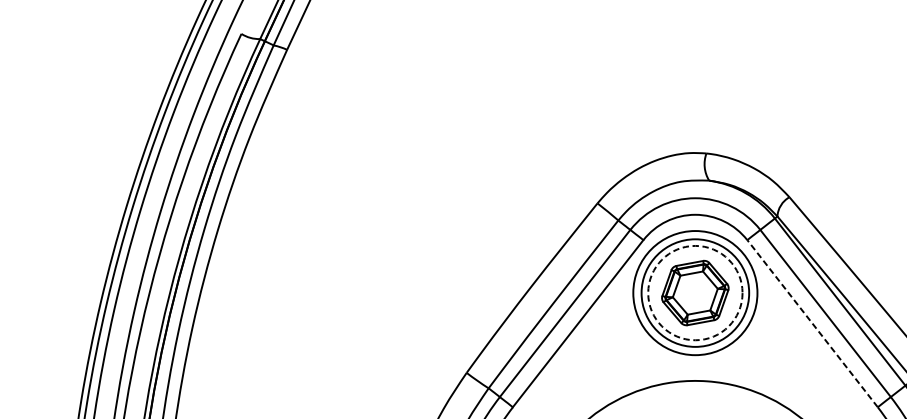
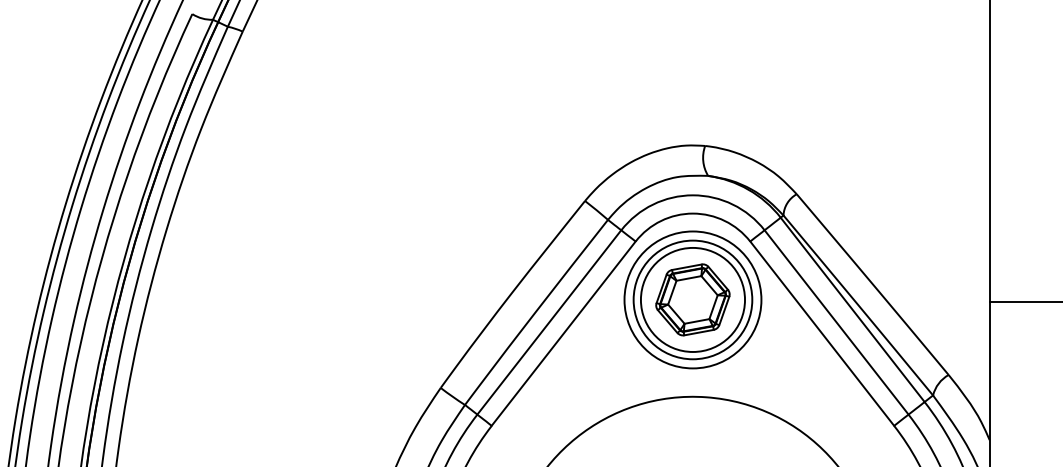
circle: (694, 292) -> (692, 299), dashed -> solid
line: (812, 323) -> (822, 333), dashed -> solid

